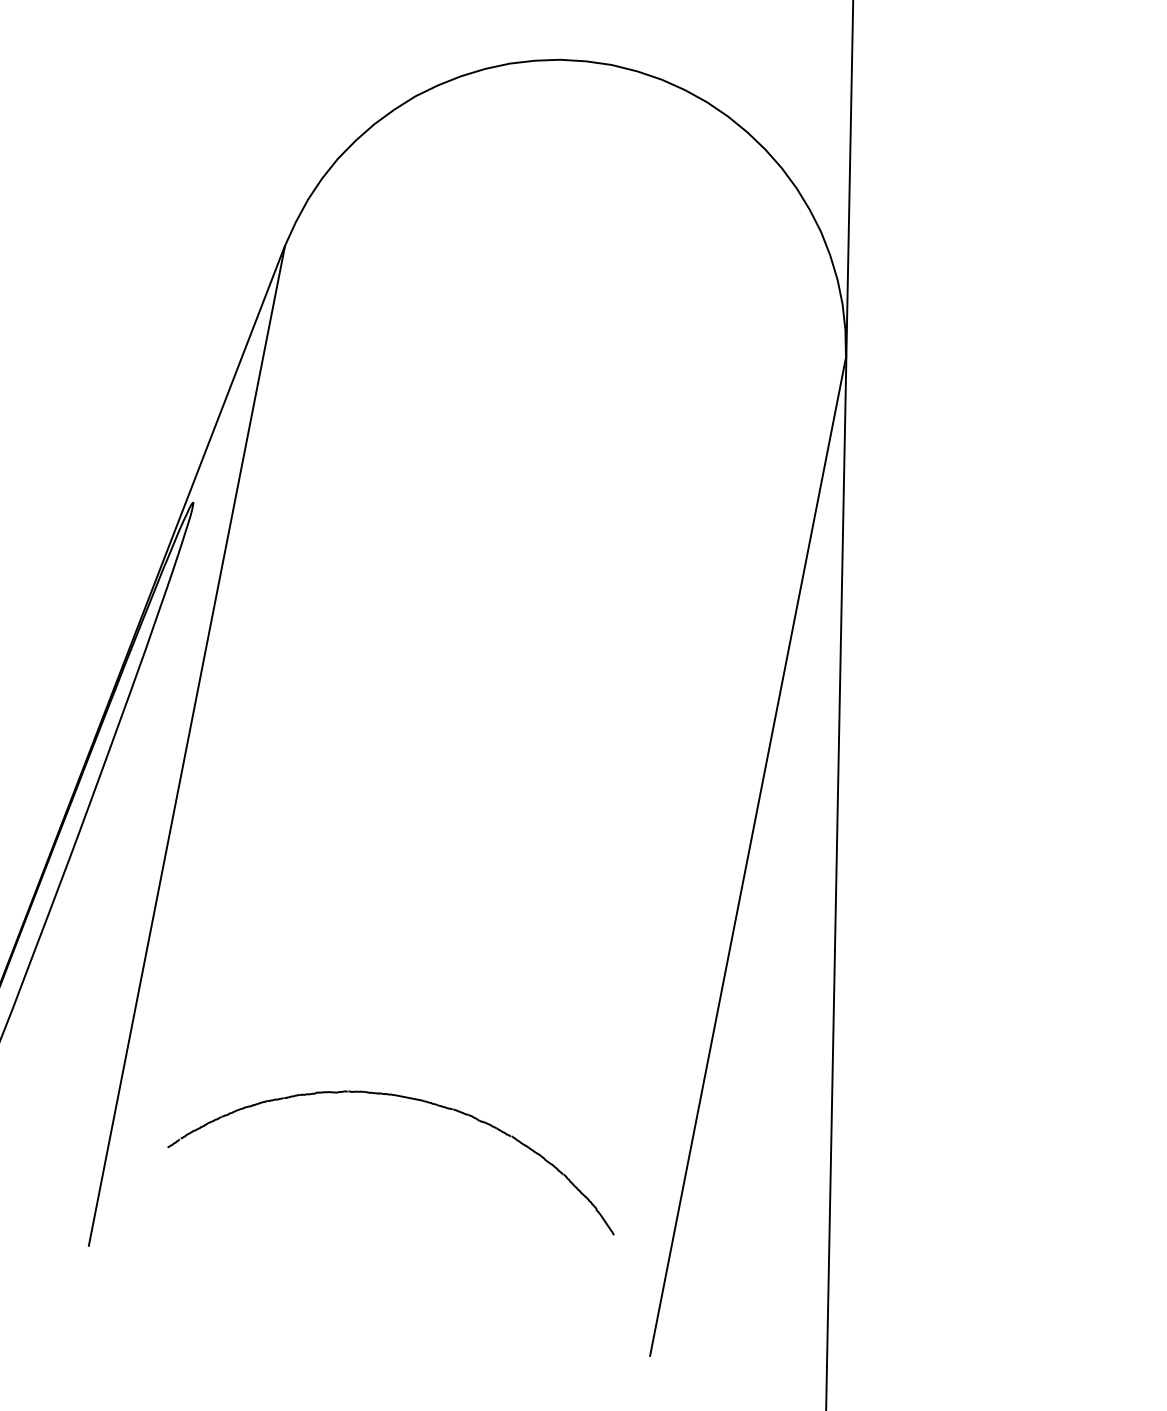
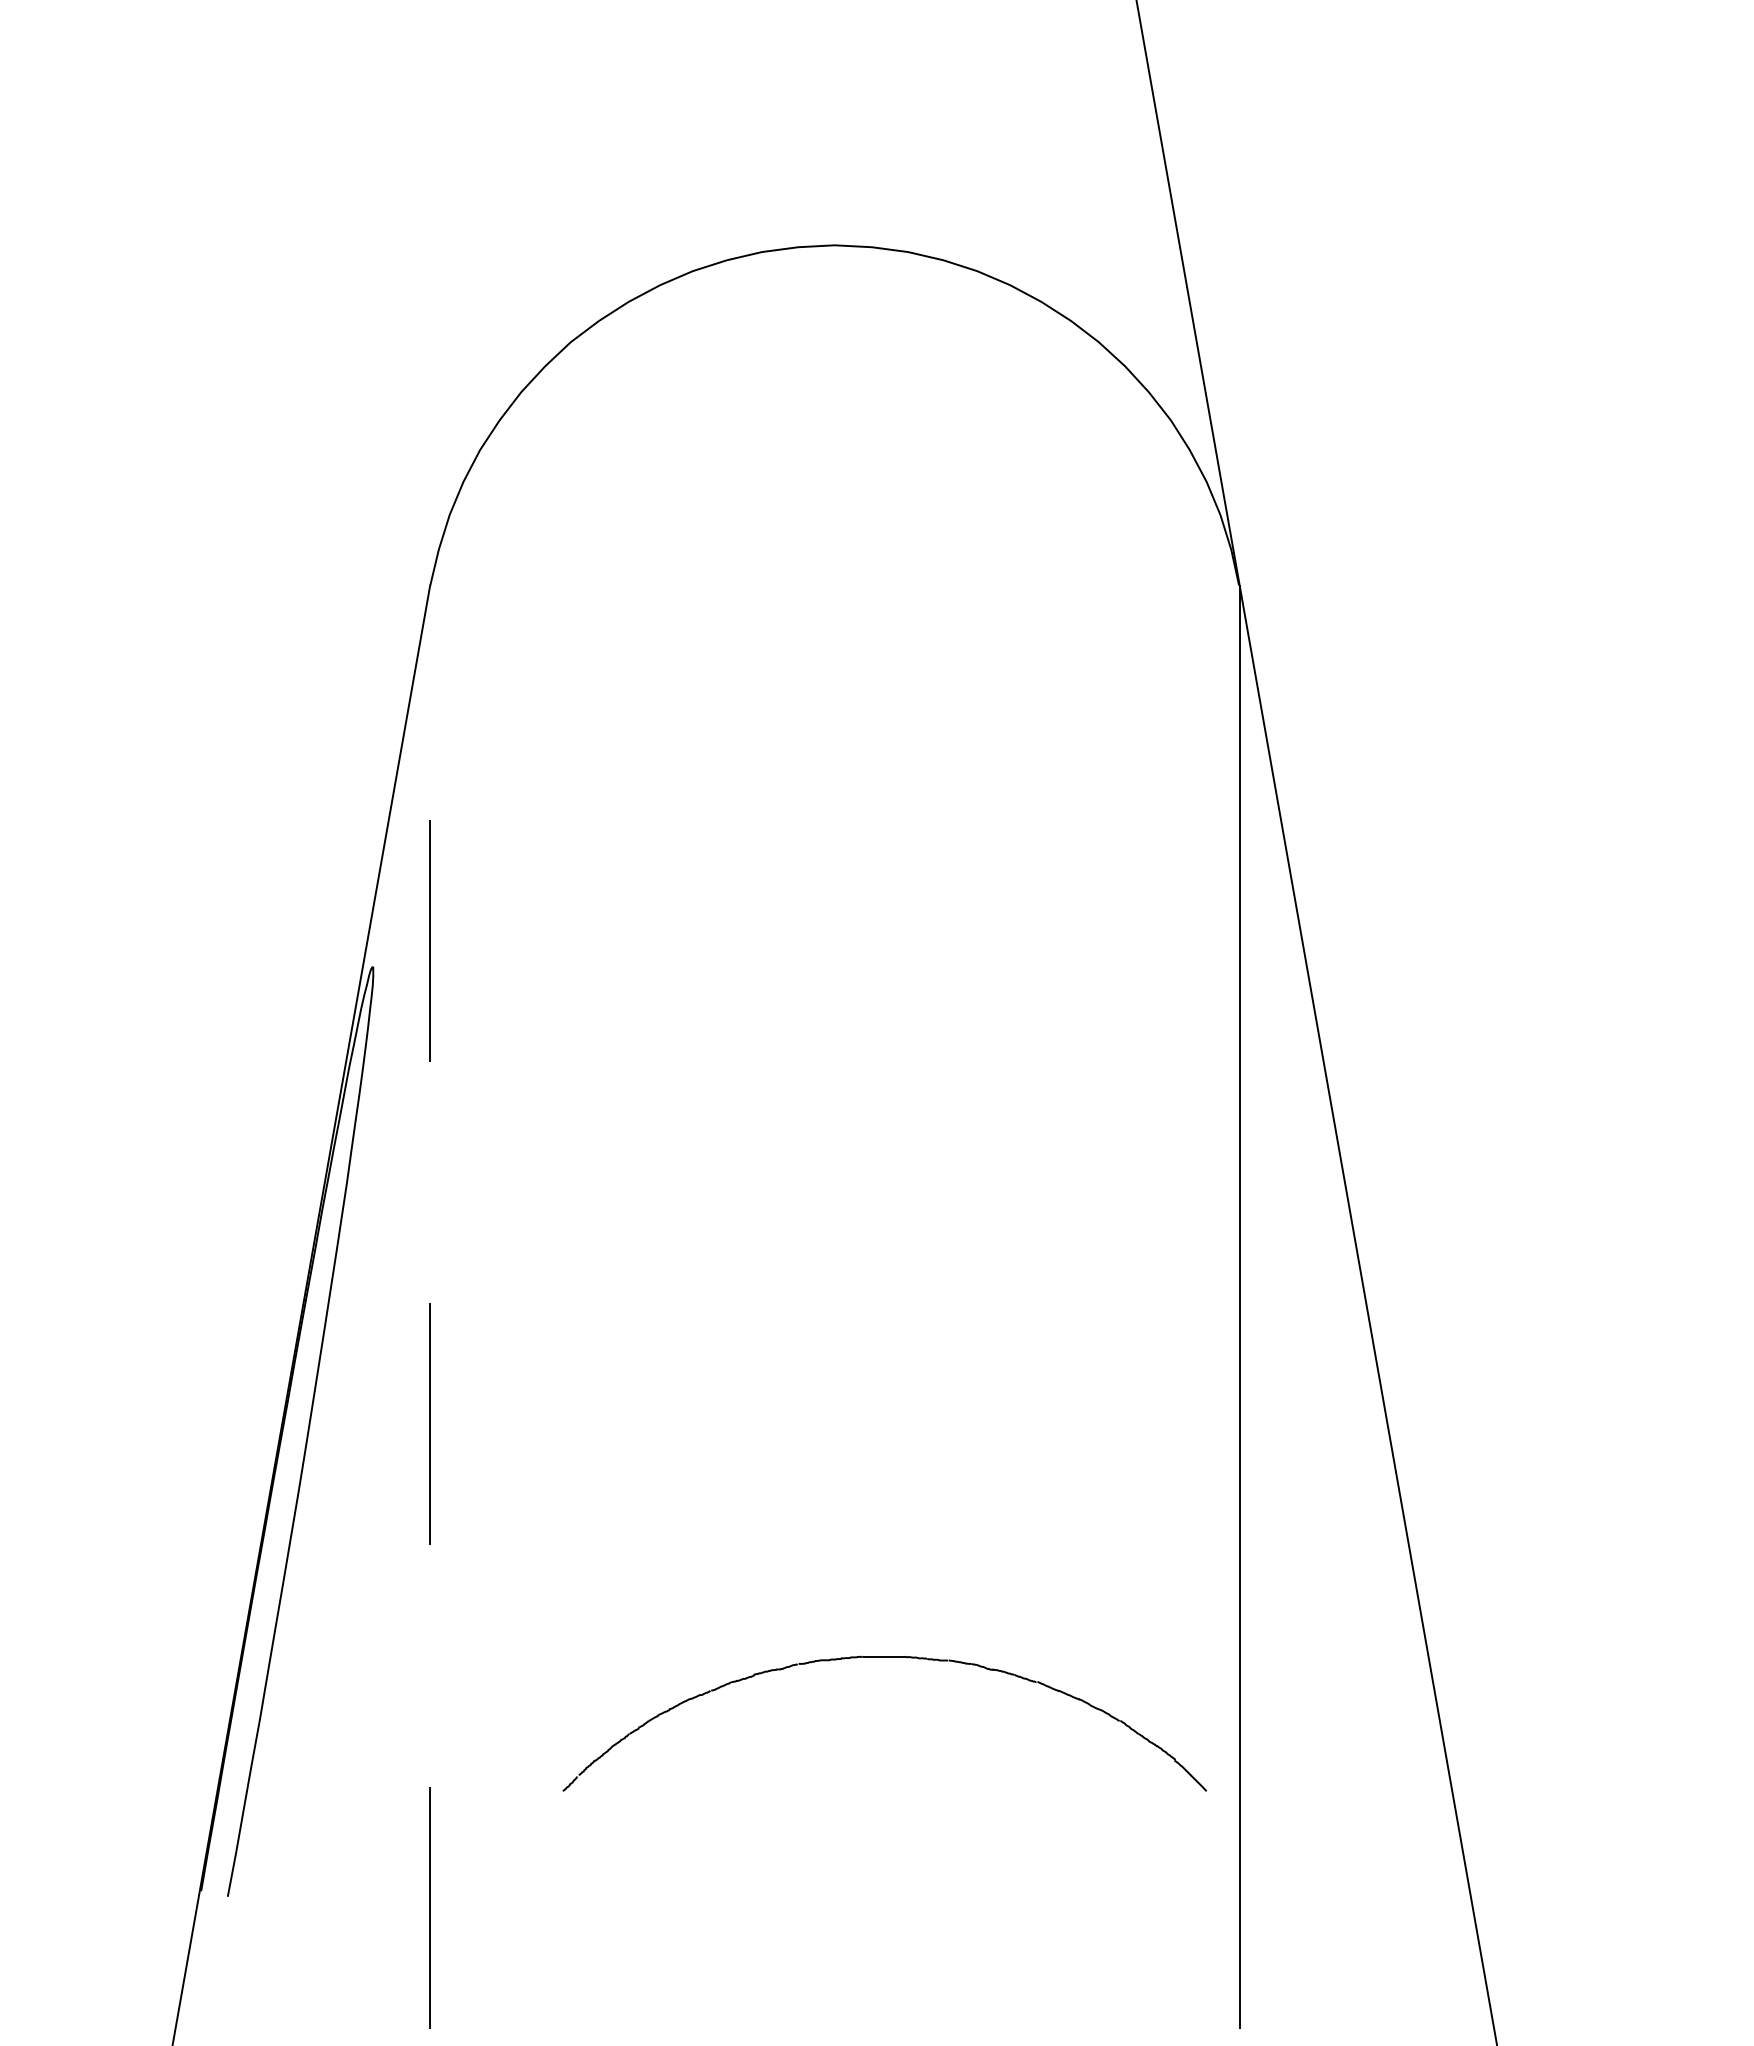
line: (187, 746) -> (430, 1306), solid -> dashed
part: (408, 1098) -> (884, 1657), moved

